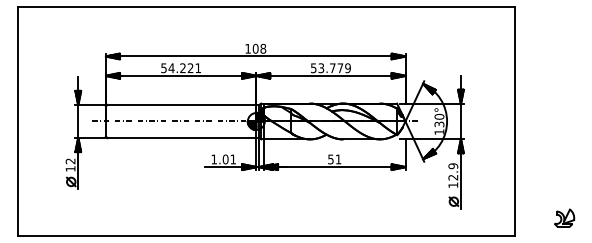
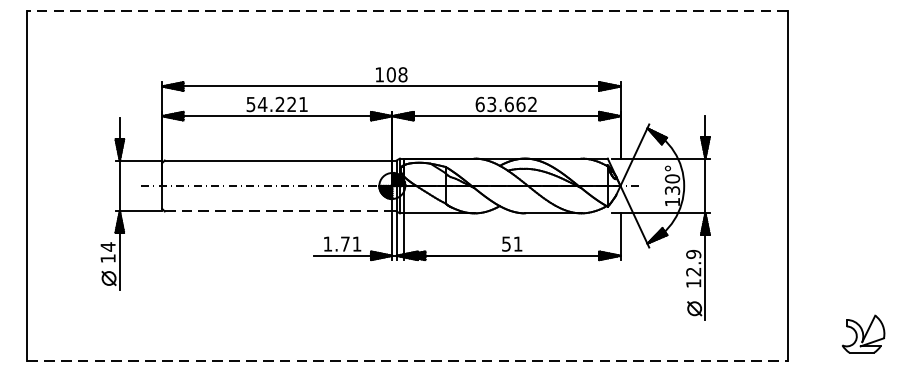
line: (266, 7) -> (407, 11), solid -> dashed
text: (330, 68) -> (505, 104), 53.779 -> 63.662
line: (182, 138) -> (279, 212), solid -> dashed
text: (225, 159) -> (345, 244), 1.01 -> 1.71
text: (70, 161) -> (107, 247), 12 -> 14
part: (564, 217) -> (863, 332), size x1.4
line: (266, 235) -> (407, 360), solid -> dashed

